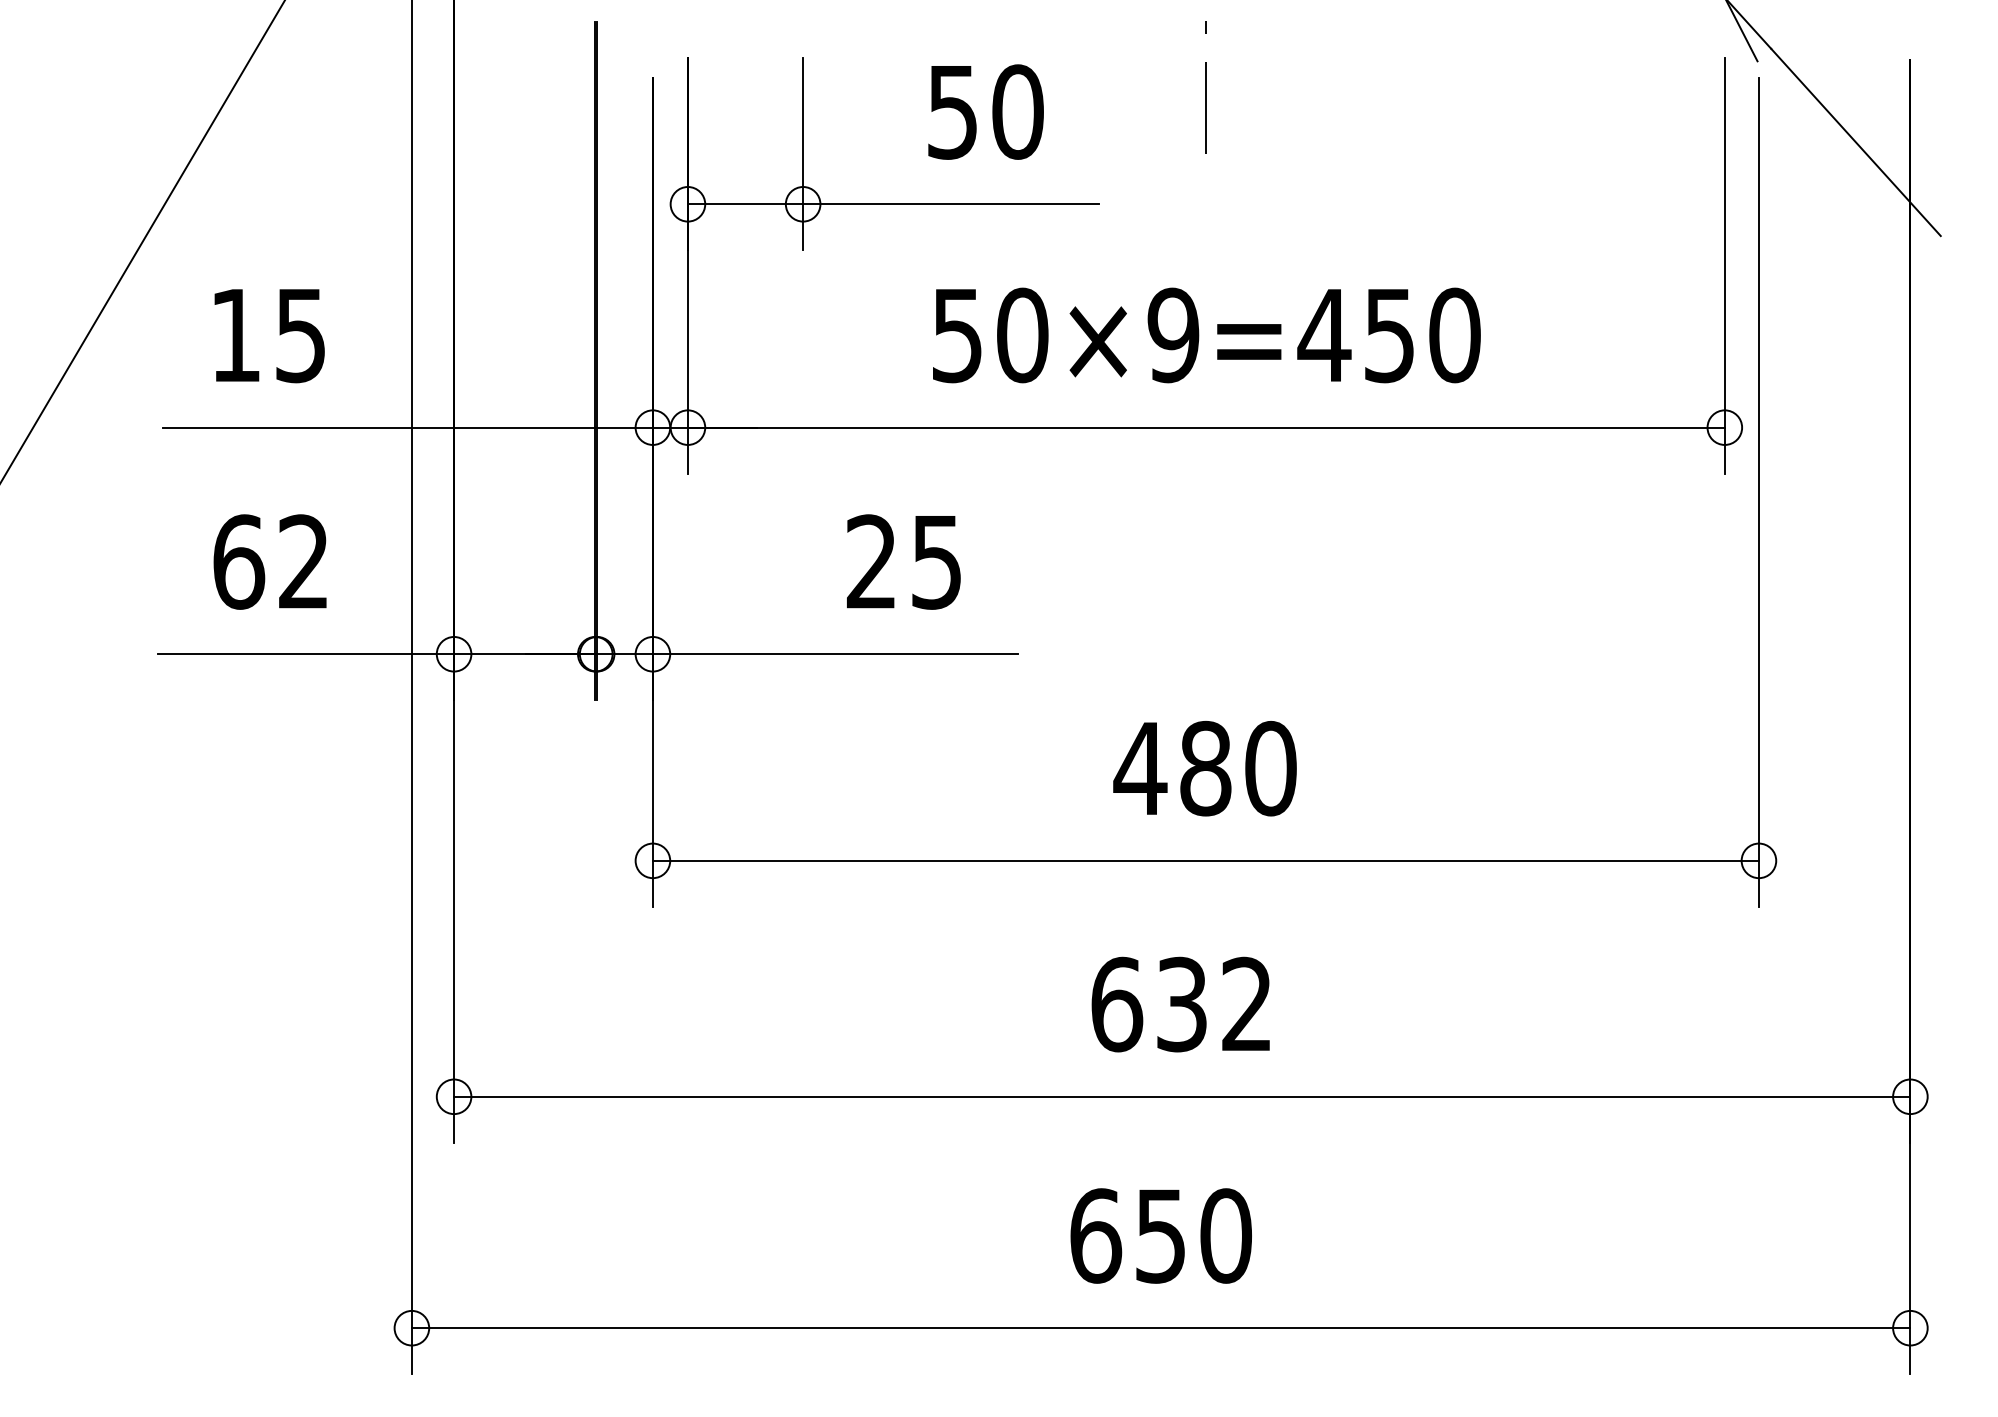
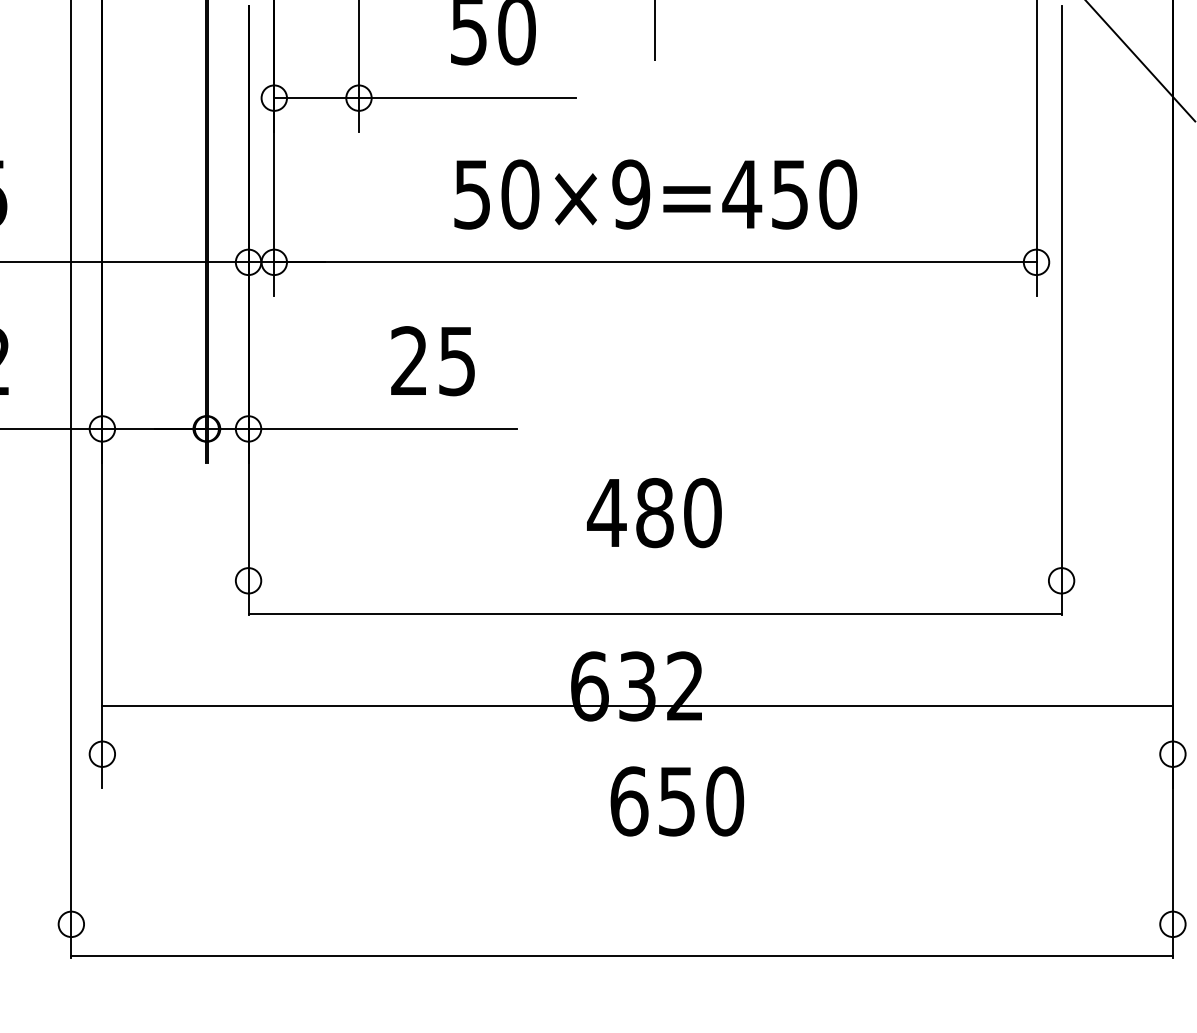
line: (1205, 860) -> (654, 613), moved
line: (1182, 1096) -> (637, 705), moved
text: (1160, 1235) -> (676, 801), moved
line: (1160, 1328) -> (621, 956), moved

